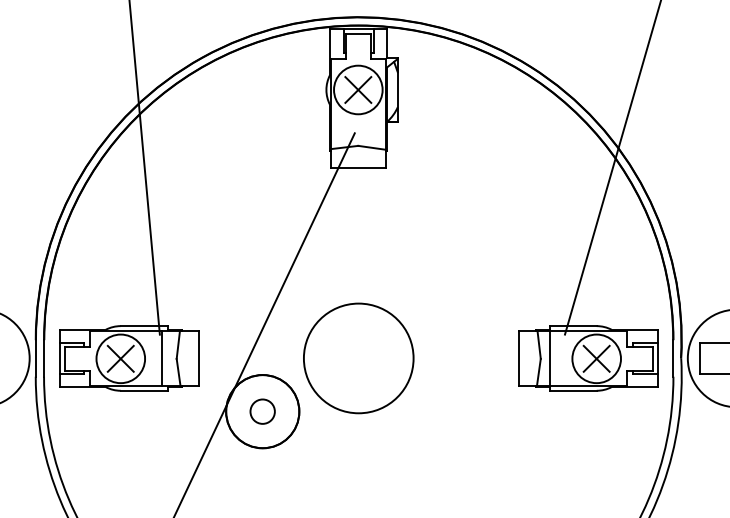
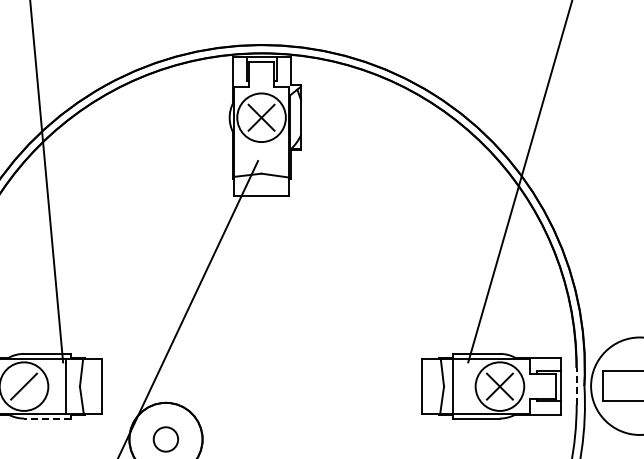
line: (673, 357) -> (576, 385), solid -> dashed
line: (120, 358) -> (23, 386), removed
circle: (358, 358) -> (261, 386), removed
line: (143, 390) -> (46, 418), solid -> dashed

